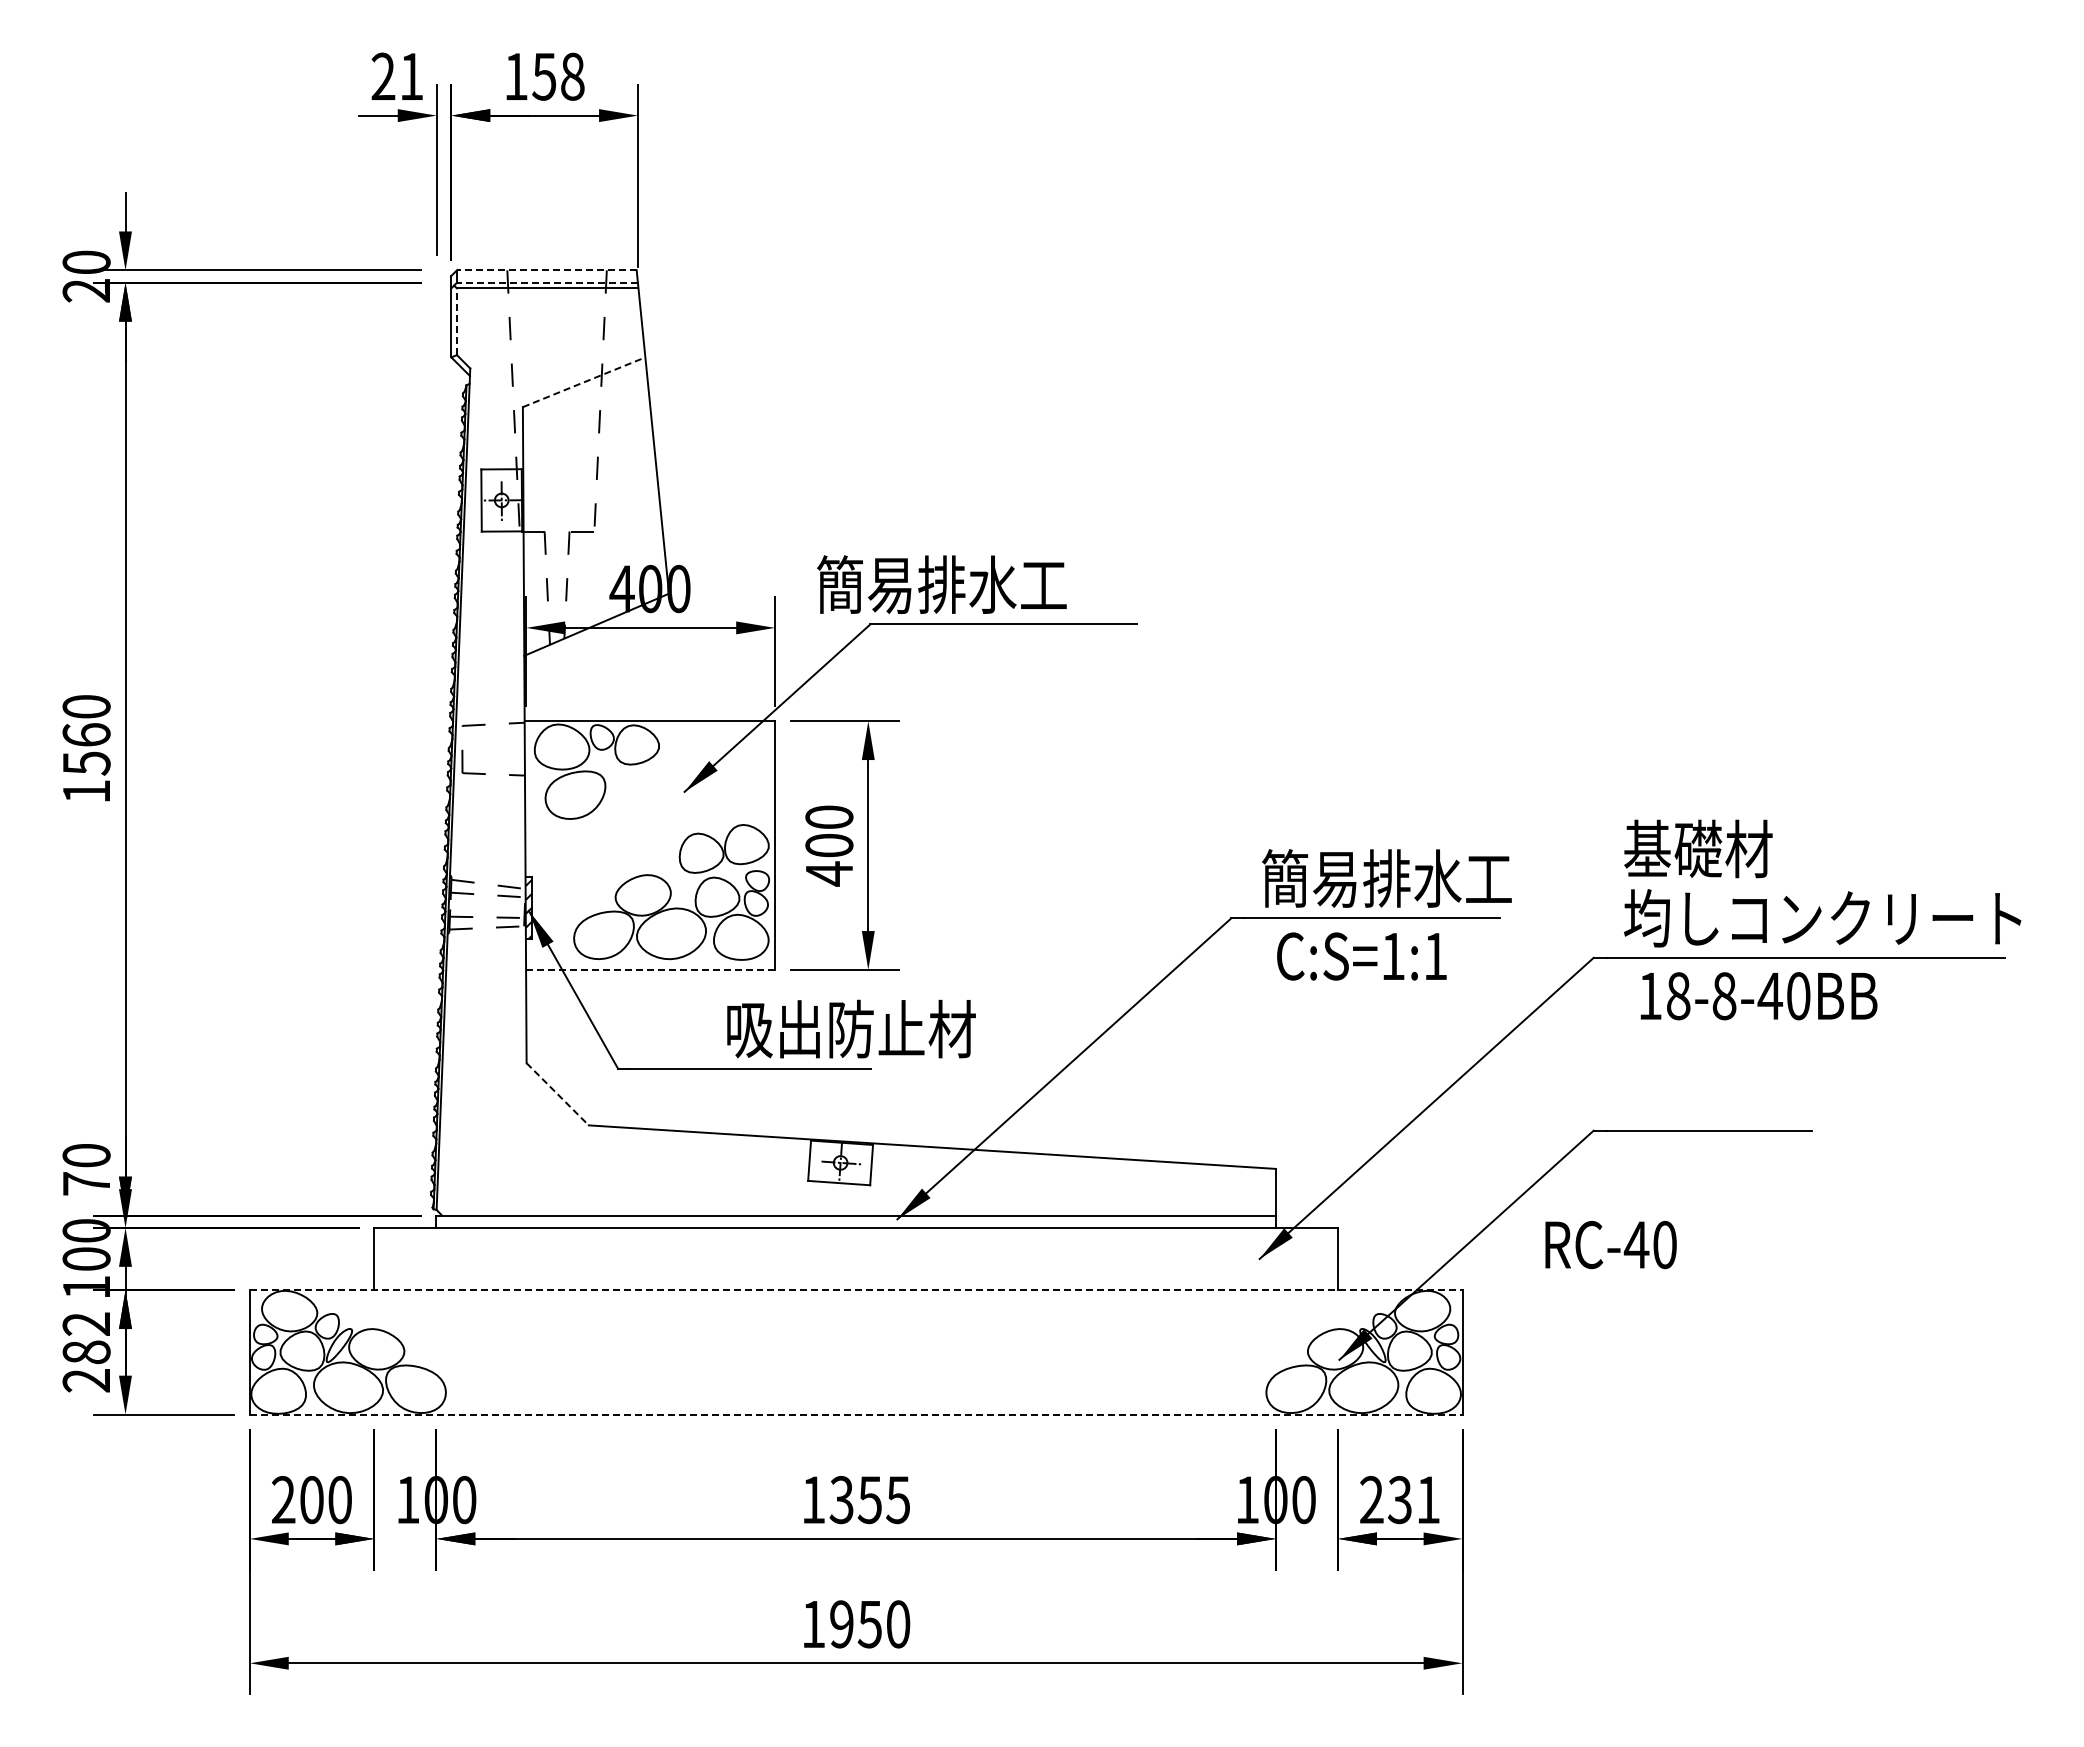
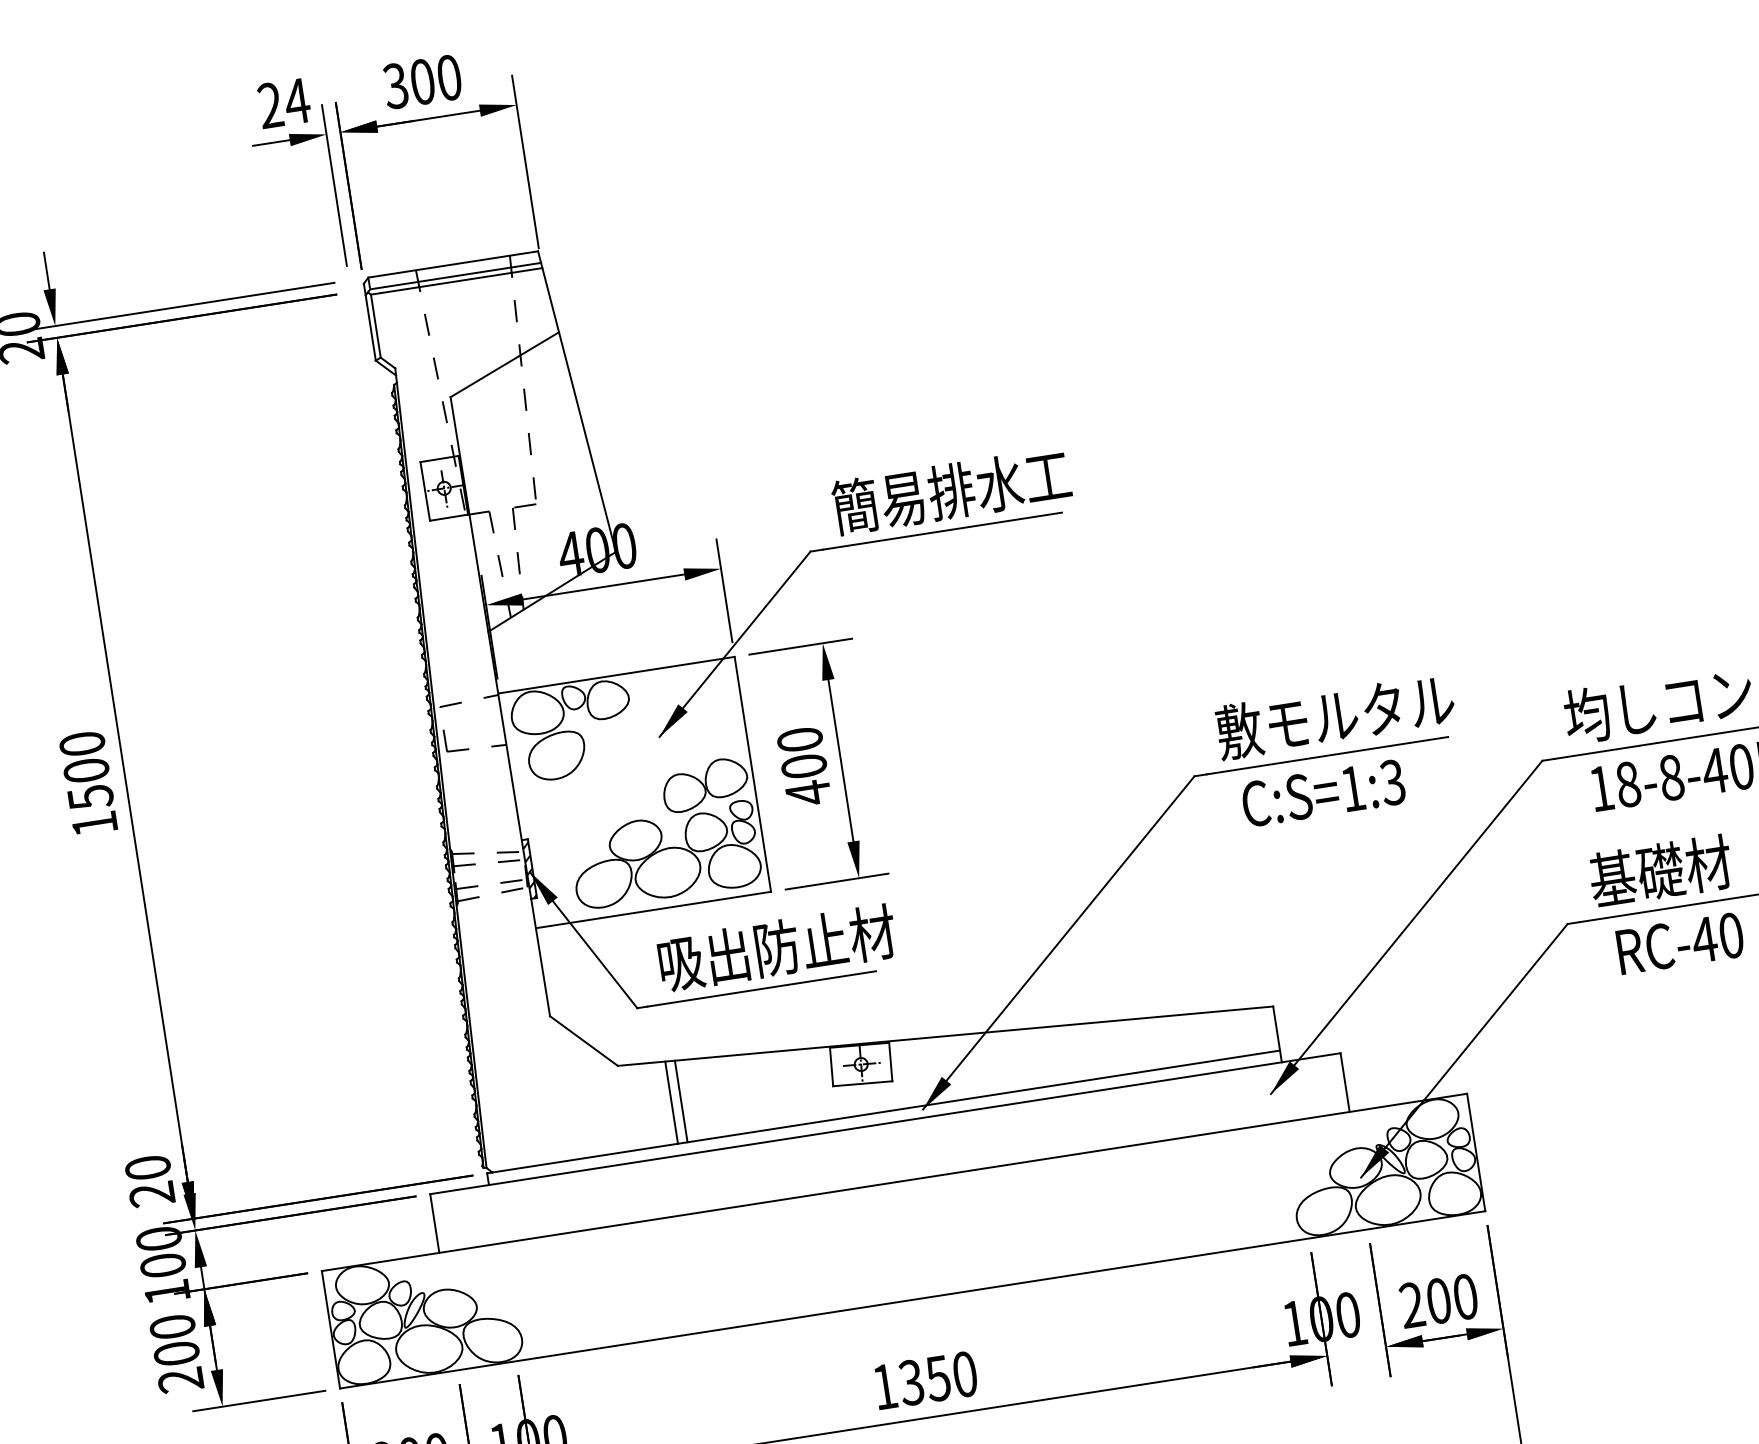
text: (411, 76) -> (297, 101), 21 -> 24
text: (544, 76) -> (422, 81), 158 -> 300
line: (546, 270) -> (452, 264), dashed -> solid
line: (546, 282) -> (454, 276), dashed -> solid
line: (456, 321) -> (375, 325), dashed -> solid
line: (584, 382) -> (505, 364), dashed -> solid
text: (941, 584) -> (951, 491), moved
text: (86, 734) -> (86, 770), 1560 -> 1500
text: (1698, 848) -> (1660, 870), moved
text: (1386, 878) -> (1335, 716), 簡易排水工 -> 敷モルタル
text: (1435, 956) -> (1392, 782), C:S=1:1 -> C:S=1:3
line: (651, 969) -> (654, 909), dashed -> solid
text: (851, 1028) -> (777, 947), moved
line: (557, 1094) -> (583, 1041), dashed -> solid
line: (638, 1171) -> (671, 1102), added
line: (648, 1172) -> (681, 1101), added
text: (85, 1183) -> (151, 1194), 70 -> 20
text: (1610, 1245) -> (1679, 944), moved
line: (856, 1290) -> (894, 1182), dashed -> solid
text: (86, 1338) -> (174, 1340), 282 -> 200
line: (856, 1414) -> (912, 1299), dashed -> solid
text: (898, 1500) -> (965, 1374), 1355 -> 1350
text: (1413, 1500) -> (1451, 1299), 231 -> 200

